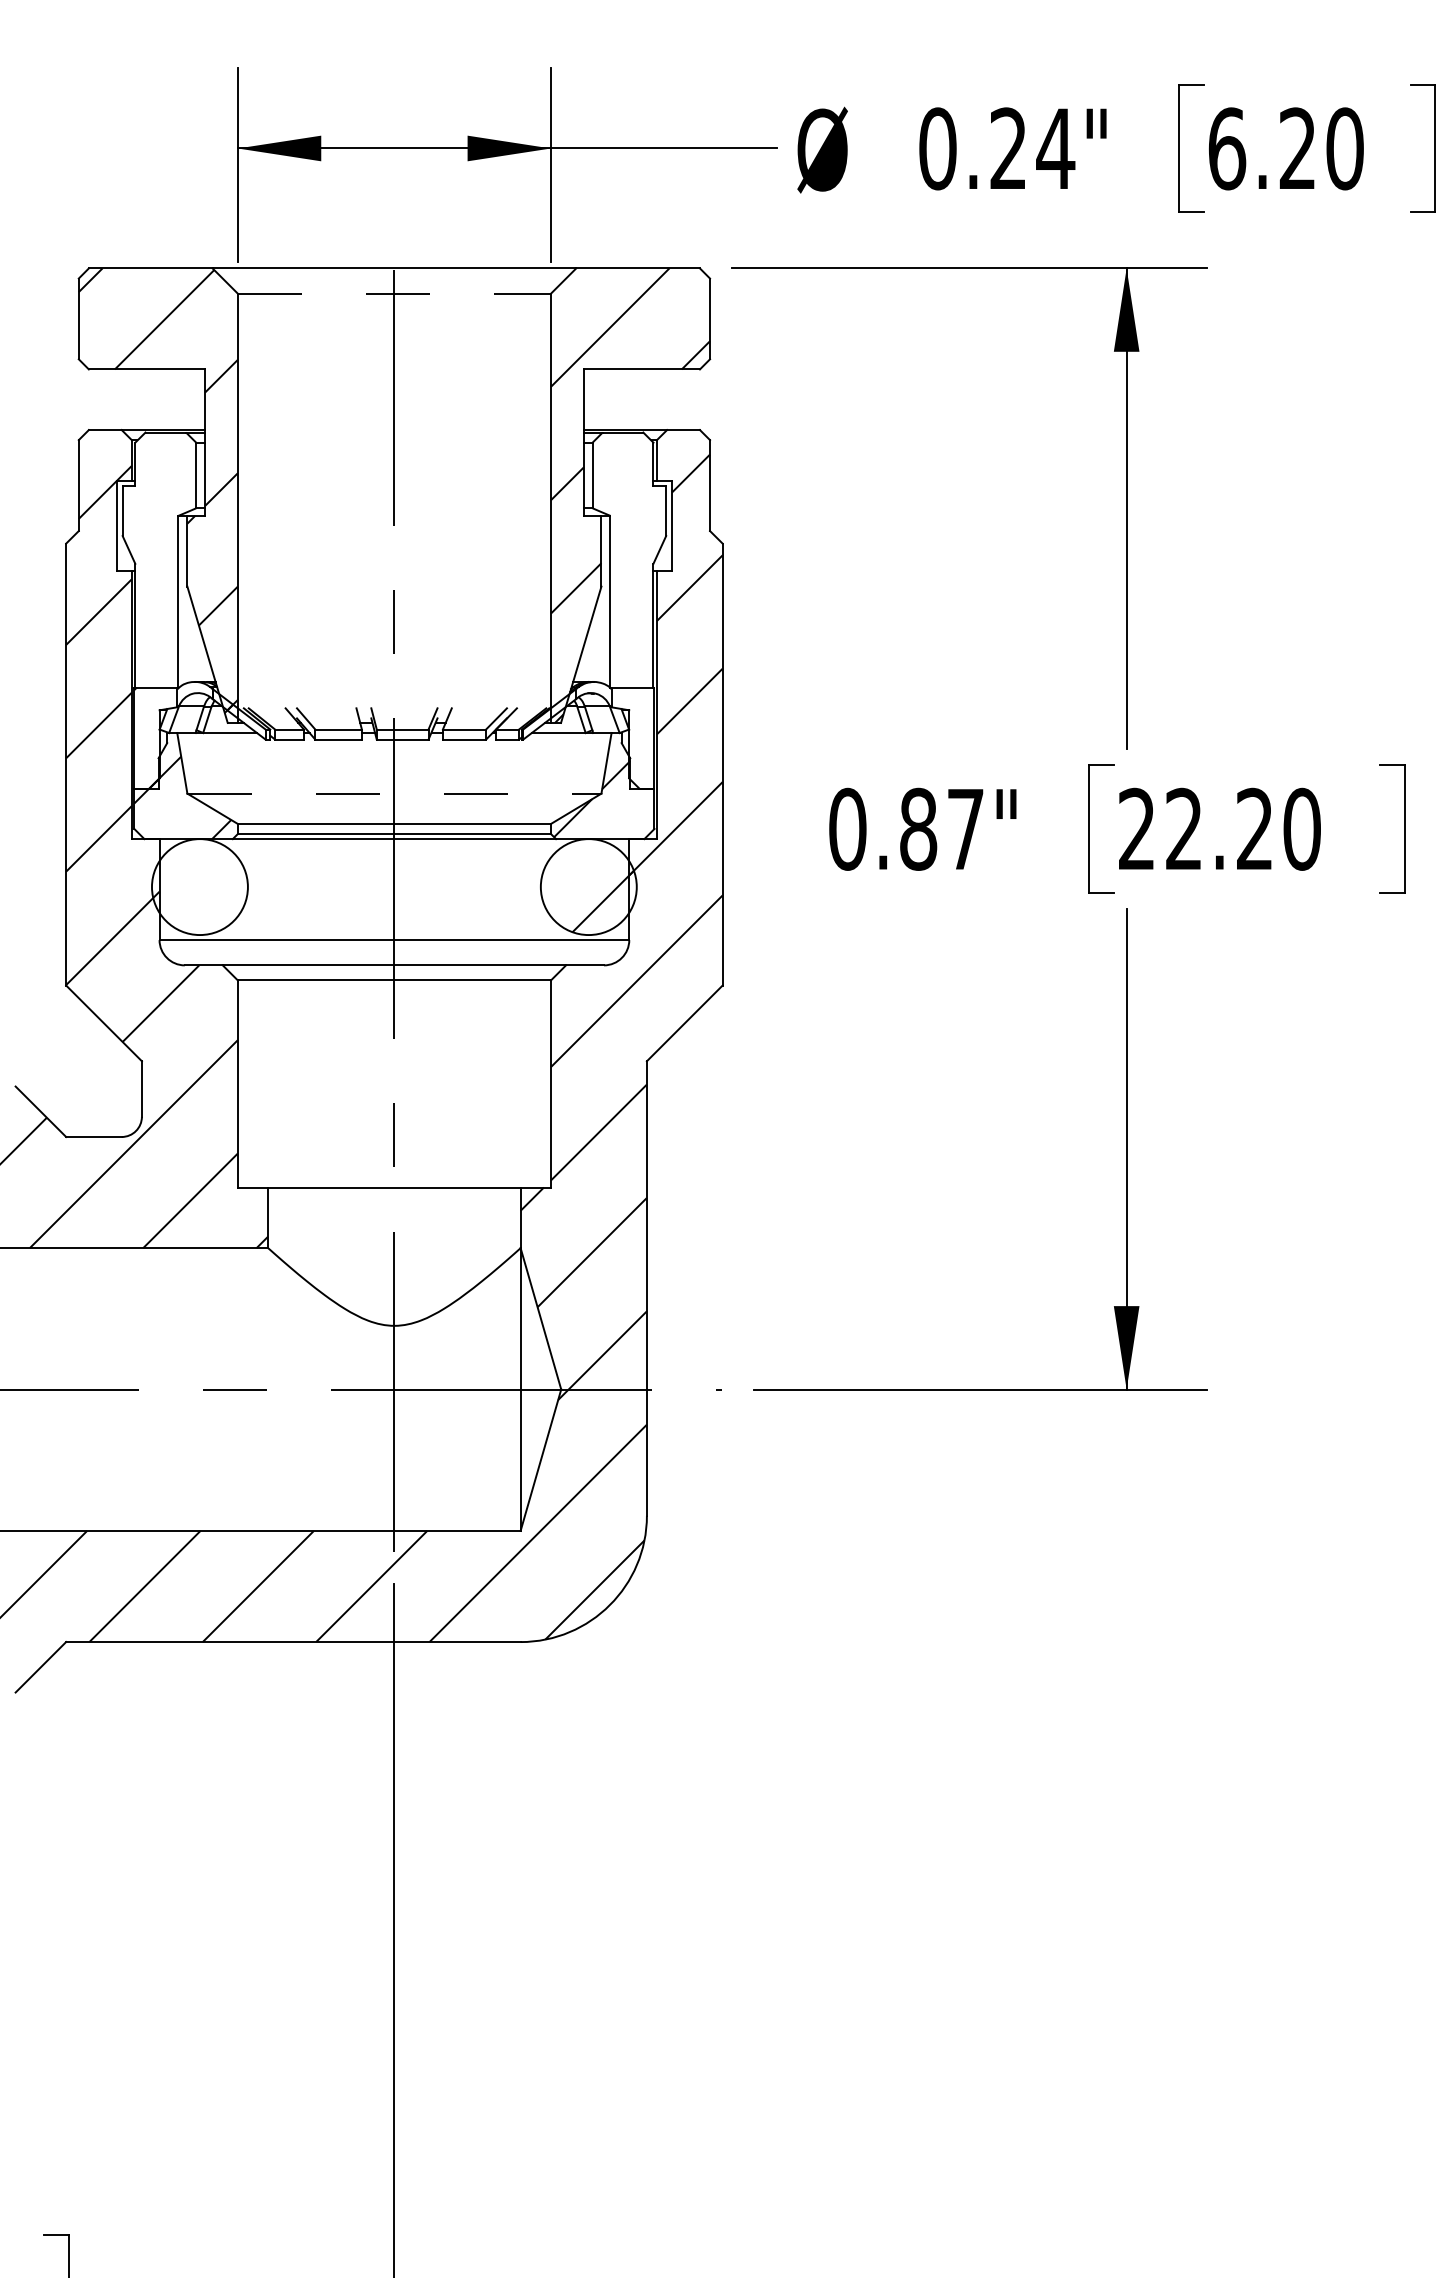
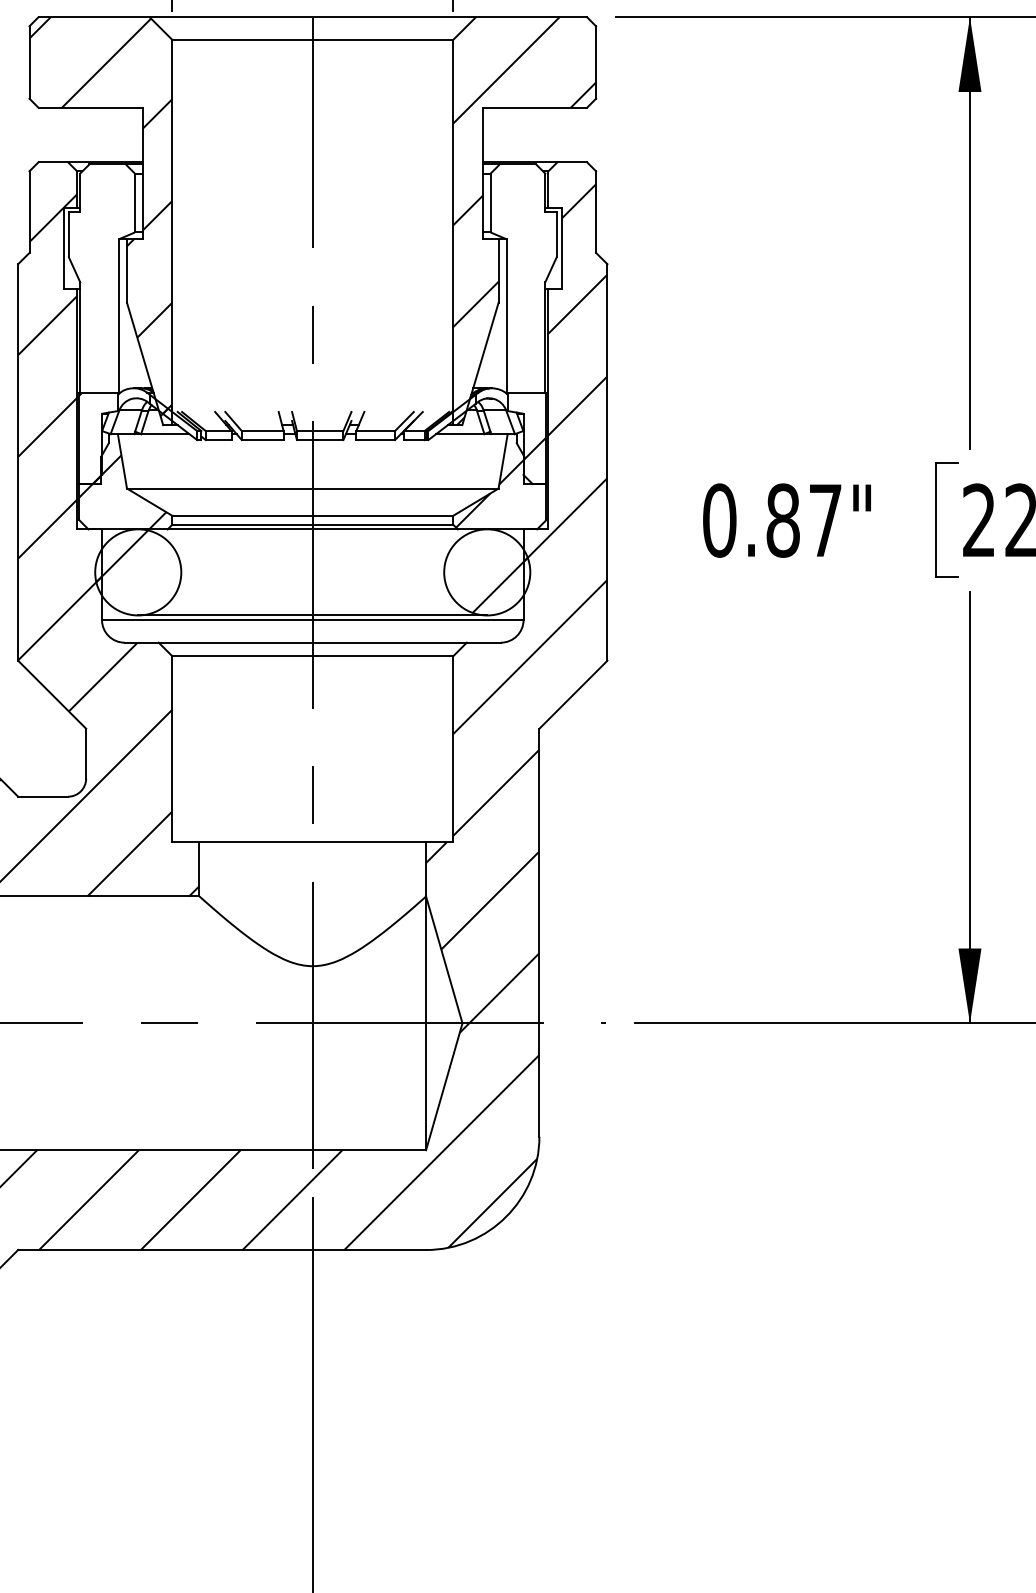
line: (394, 293) -> (312, 39), dashed -> solid
hatch: (641, 749) -> (534, 448), added
line: (394, 793) -> (312, 488), dashed -> solid
hatch: (181, 869) -> (121, 556), added
line: (393, 935) -> (311, 615), added

